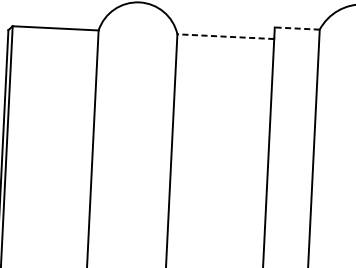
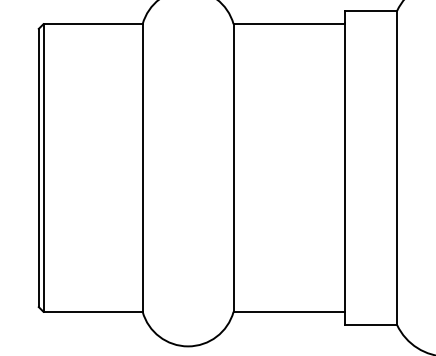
line: (297, 28) -> (371, 10), dashed -> solid
line: (225, 36) -> (289, 24), dashed -> solid

